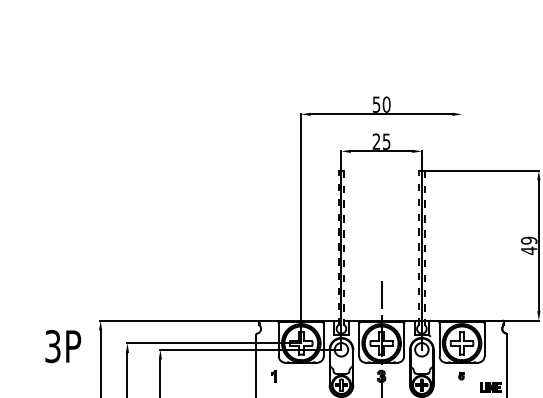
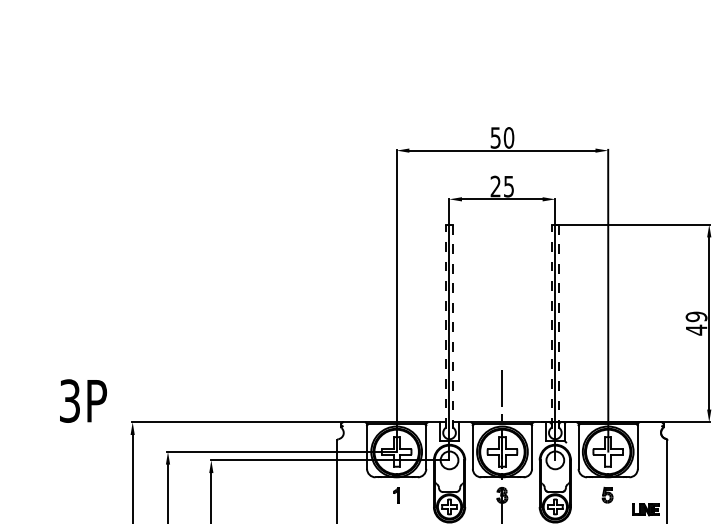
line: (462, 228) -> (608, 300), added
text: (63, 346) -> (83, 400), moved
part: (461, 375) -> (607, 494), size x1.67
part: (273, 376) -> (396, 495), moved

